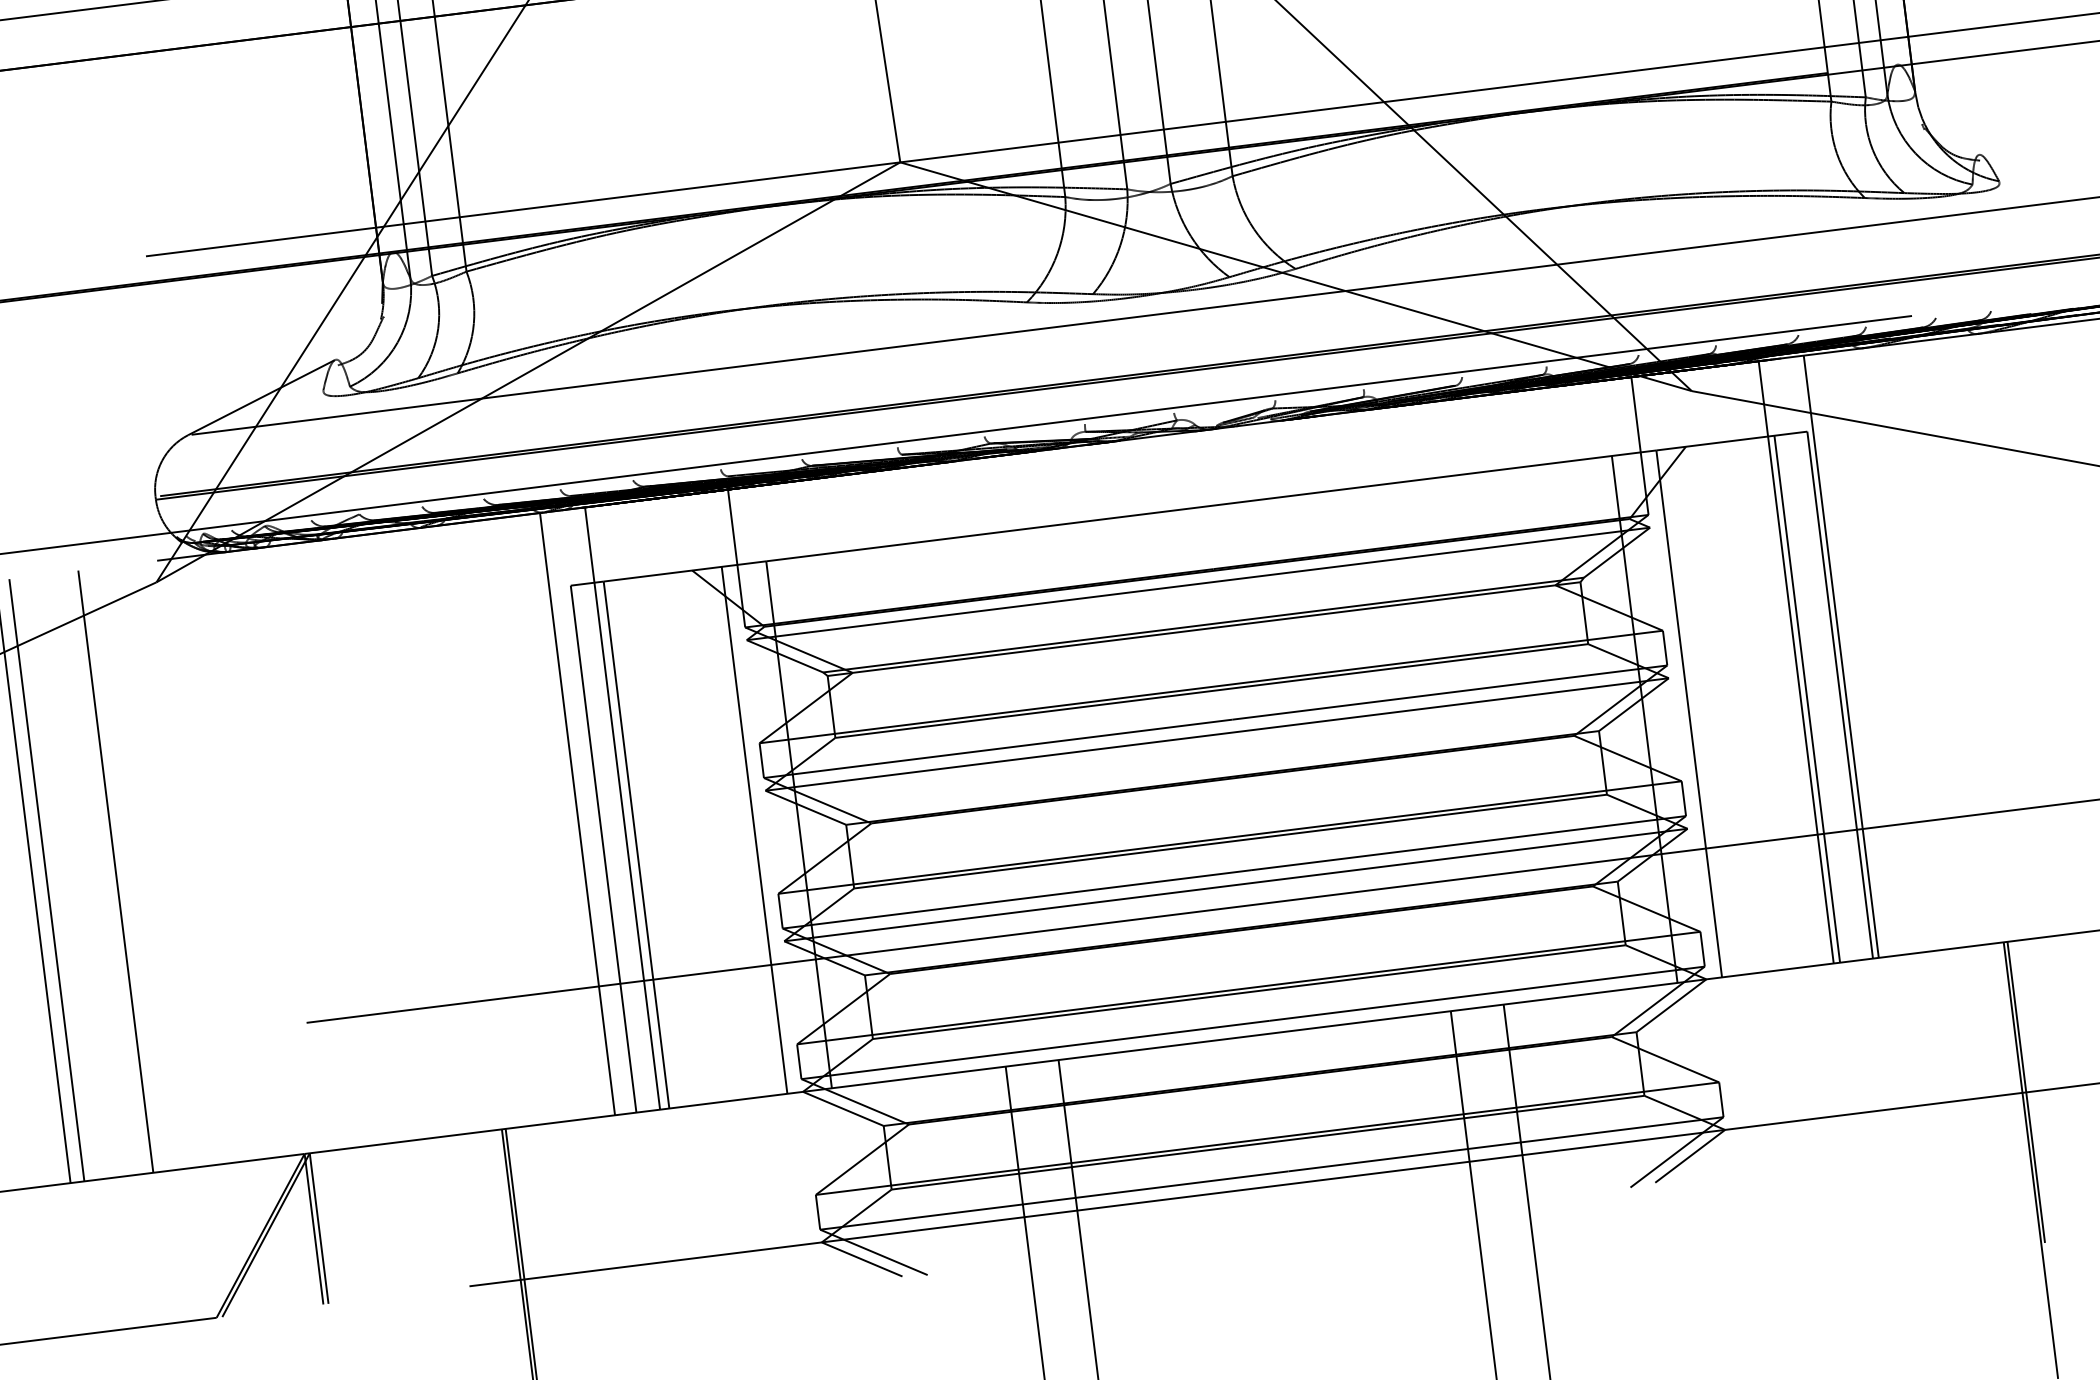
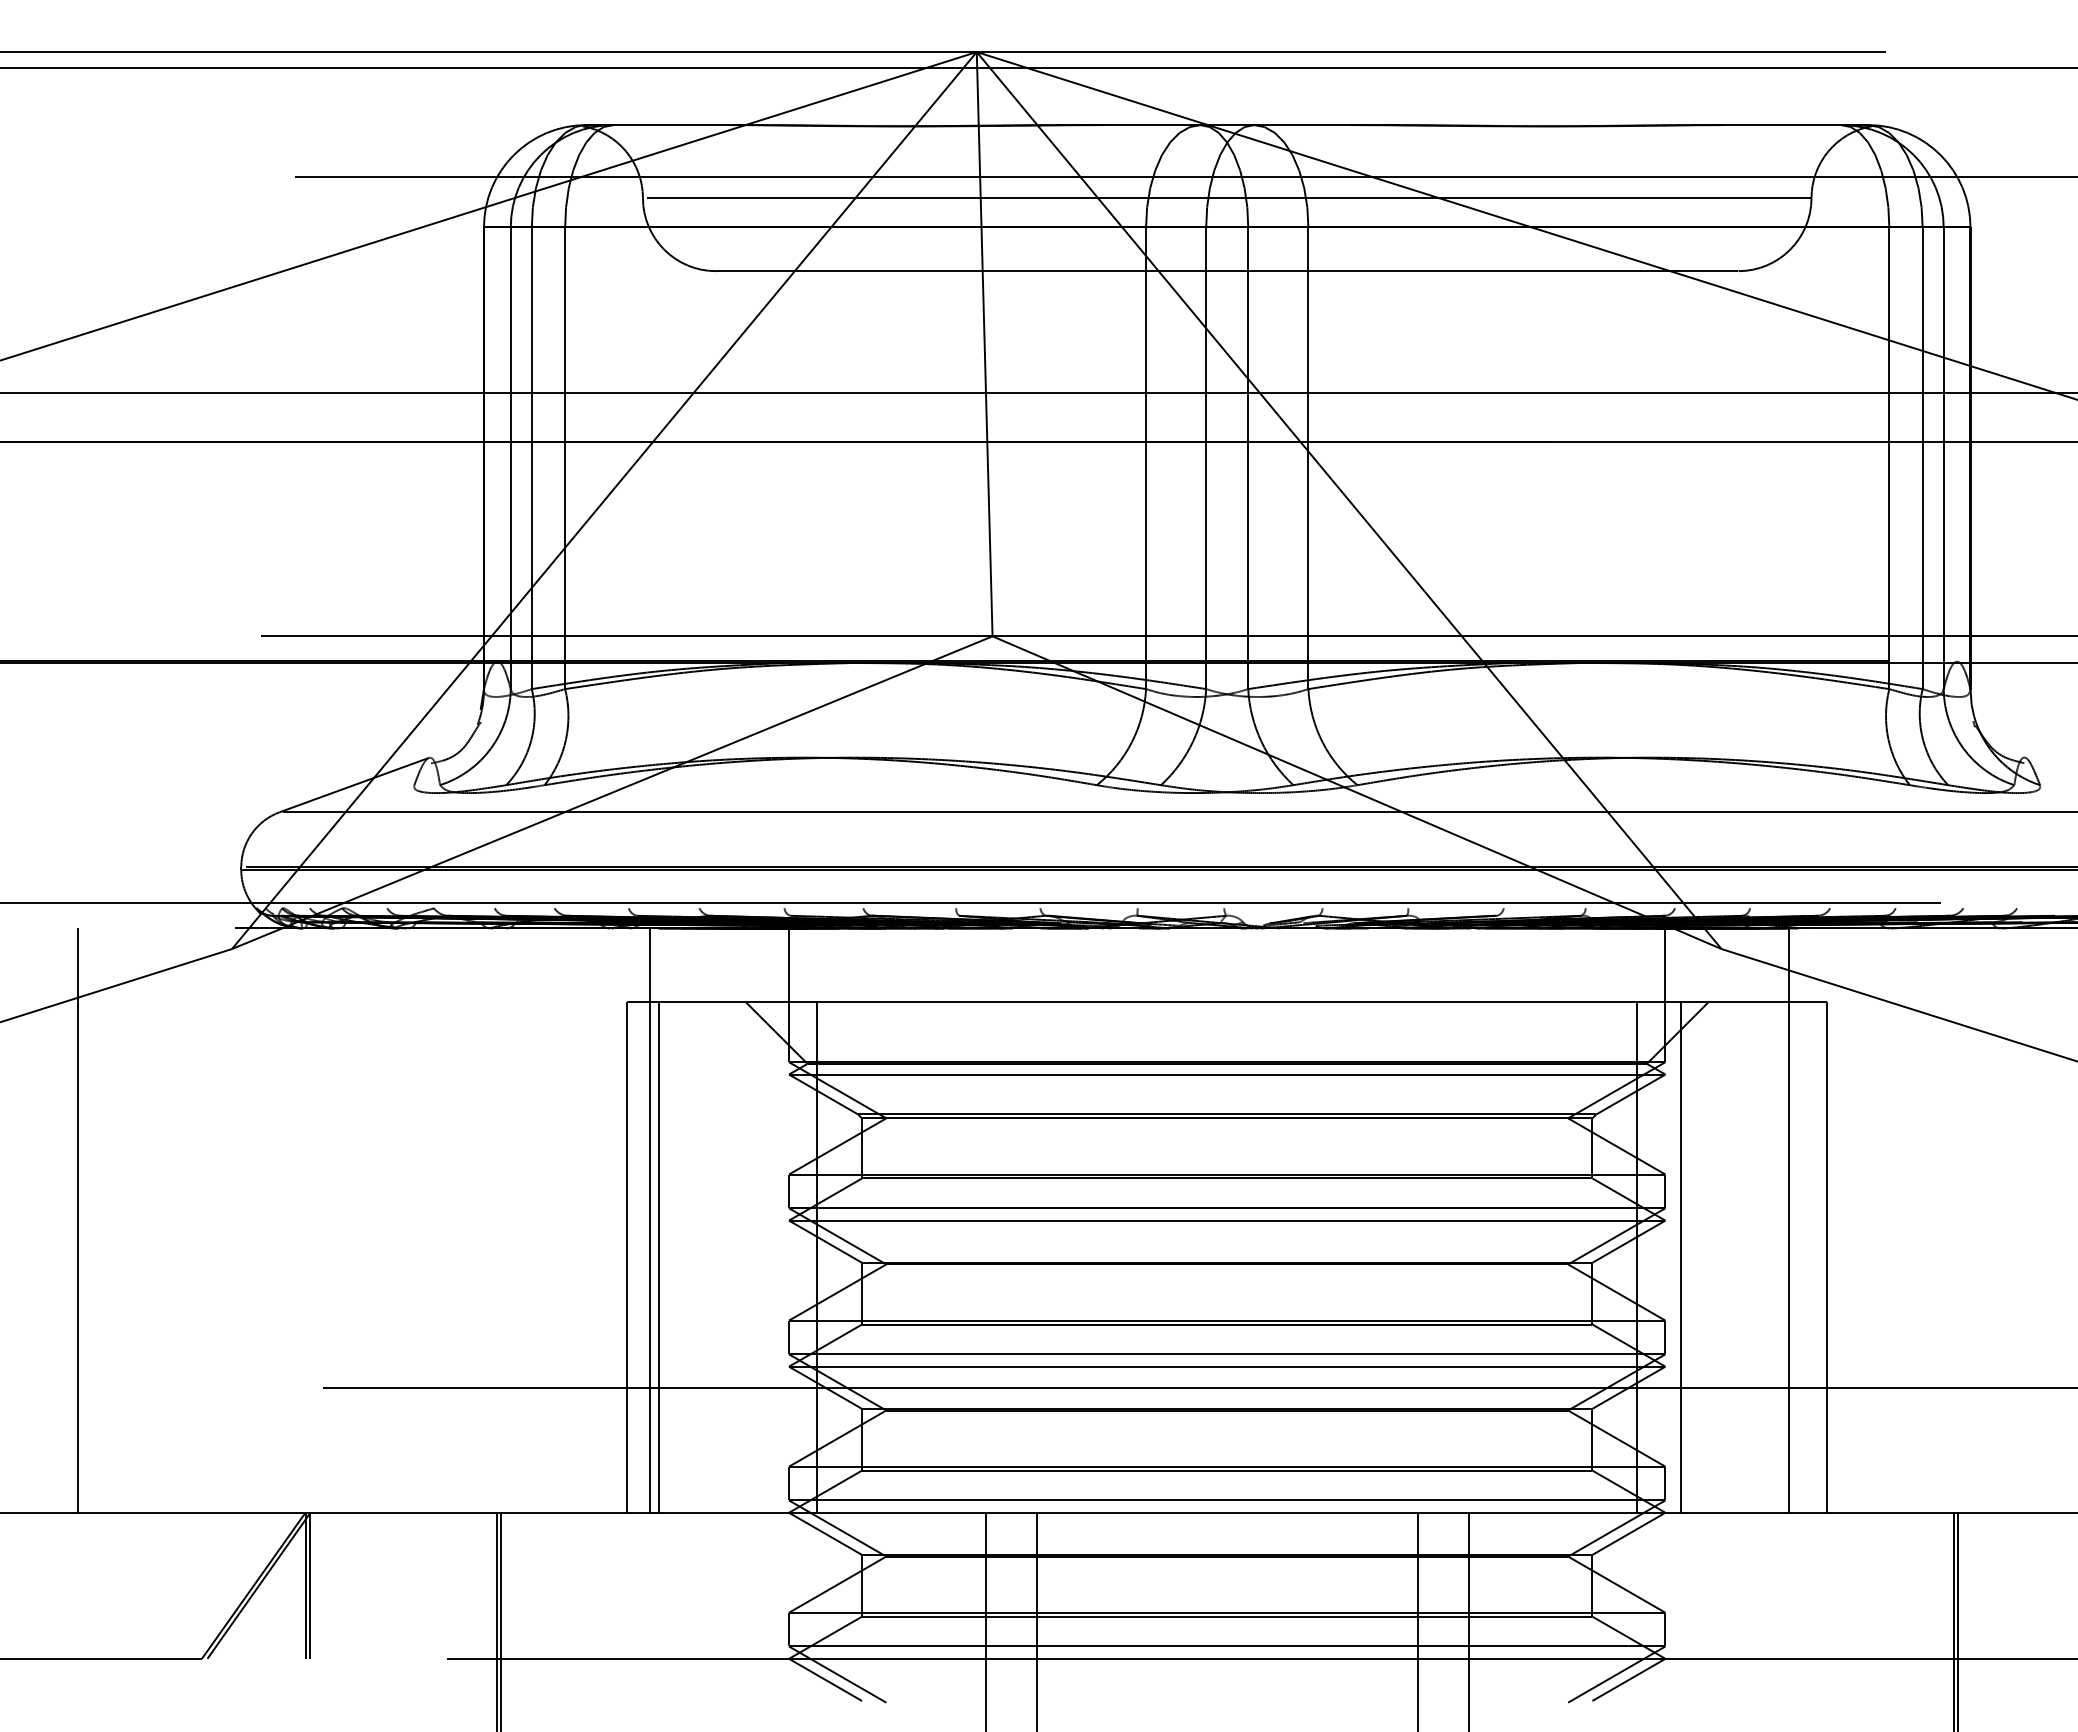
line: (1841, 656) -> (1832, 1220), removed
line: (1807, 698) -> (1795, 1256), removed
line: (577, 814) -> (606, 1220), removed
line: (754, 829) -> (773, 1256), removed
line: (115, 871) -> (158, 1220), removed
line: (46, 880) -> (91, 1220), removed

